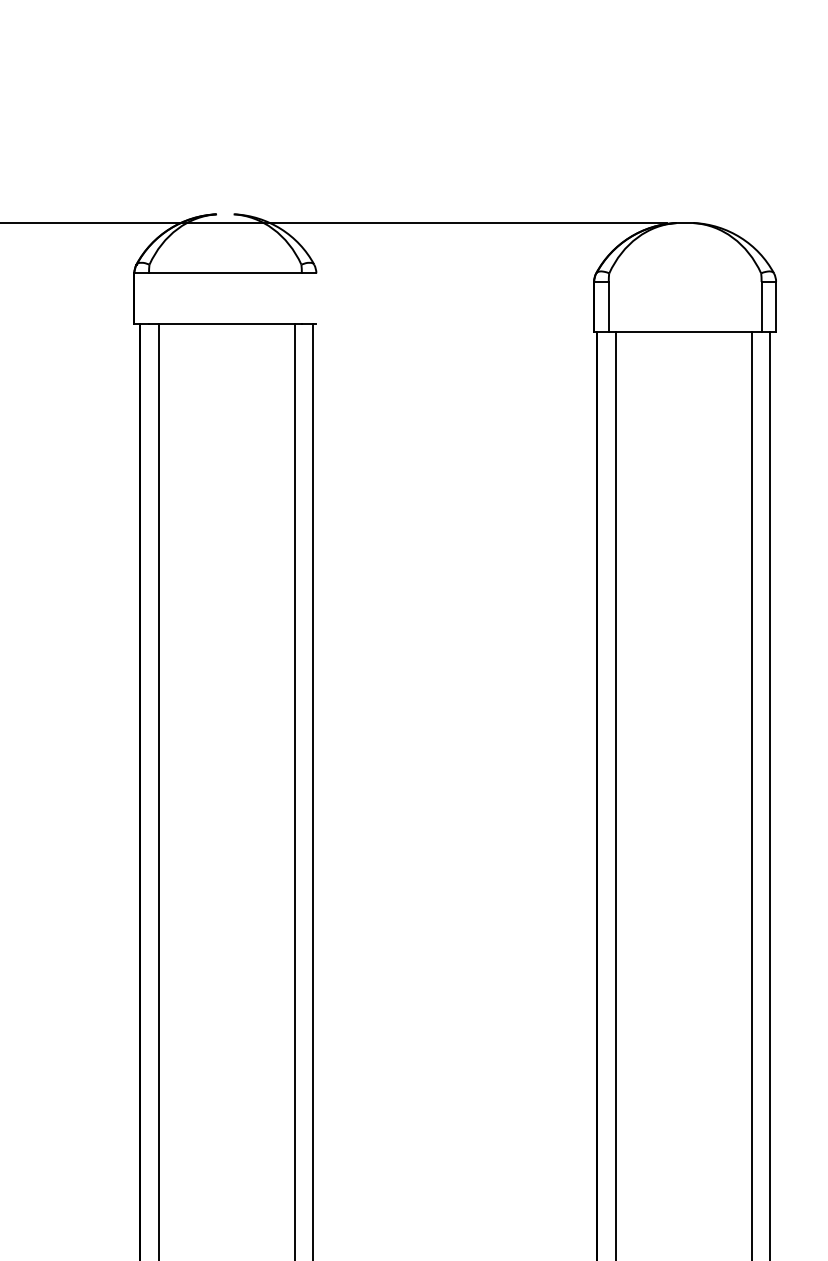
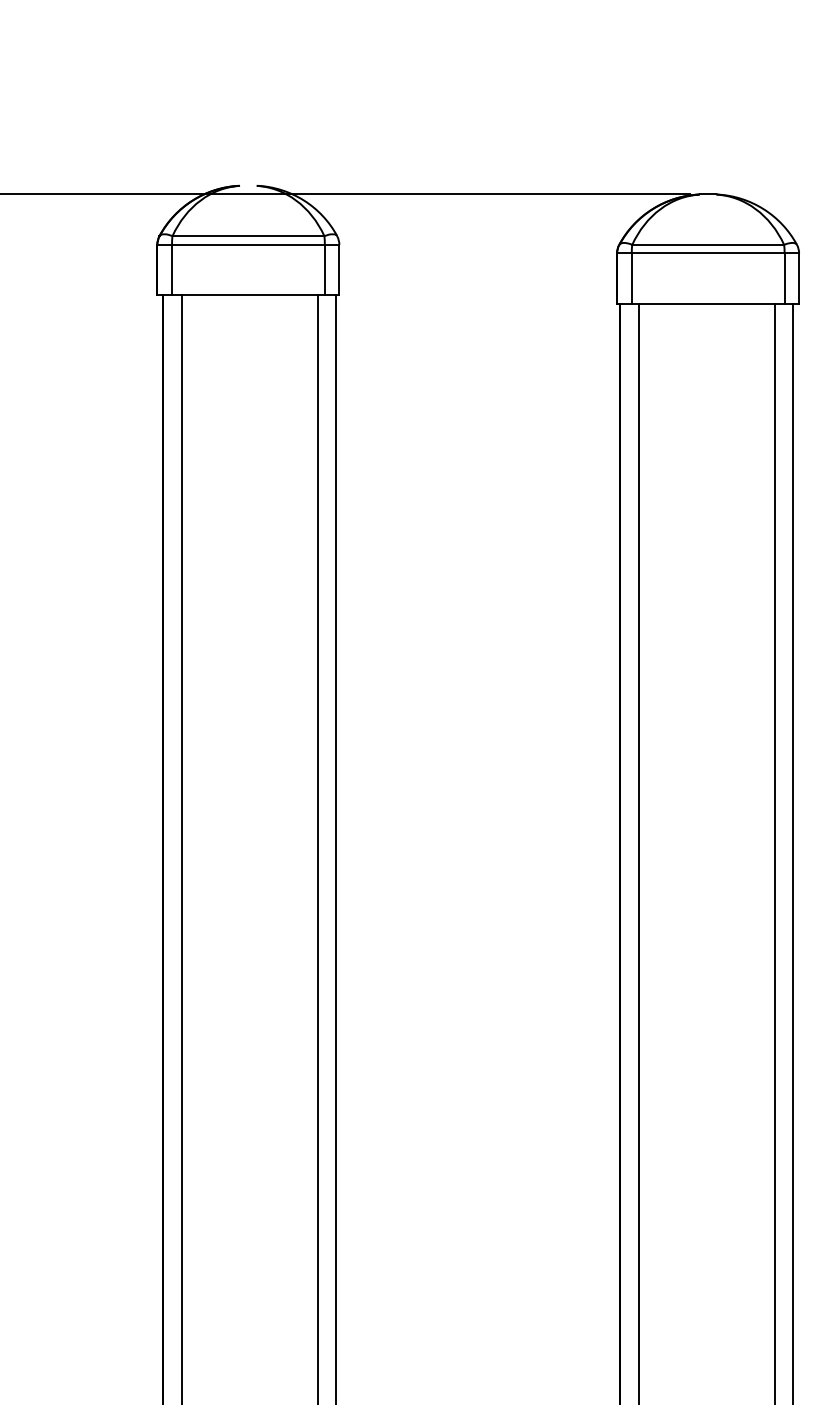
line: (225, 265) -> (248, 236), added
line: (685, 273) -> (708, 244), added
line: (684, 282) -> (707, 253), added
line: (148, 298) -> (171, 269), added
line: (301, 298) -> (324, 269), added
line: (316, 298) -> (339, 269), added

